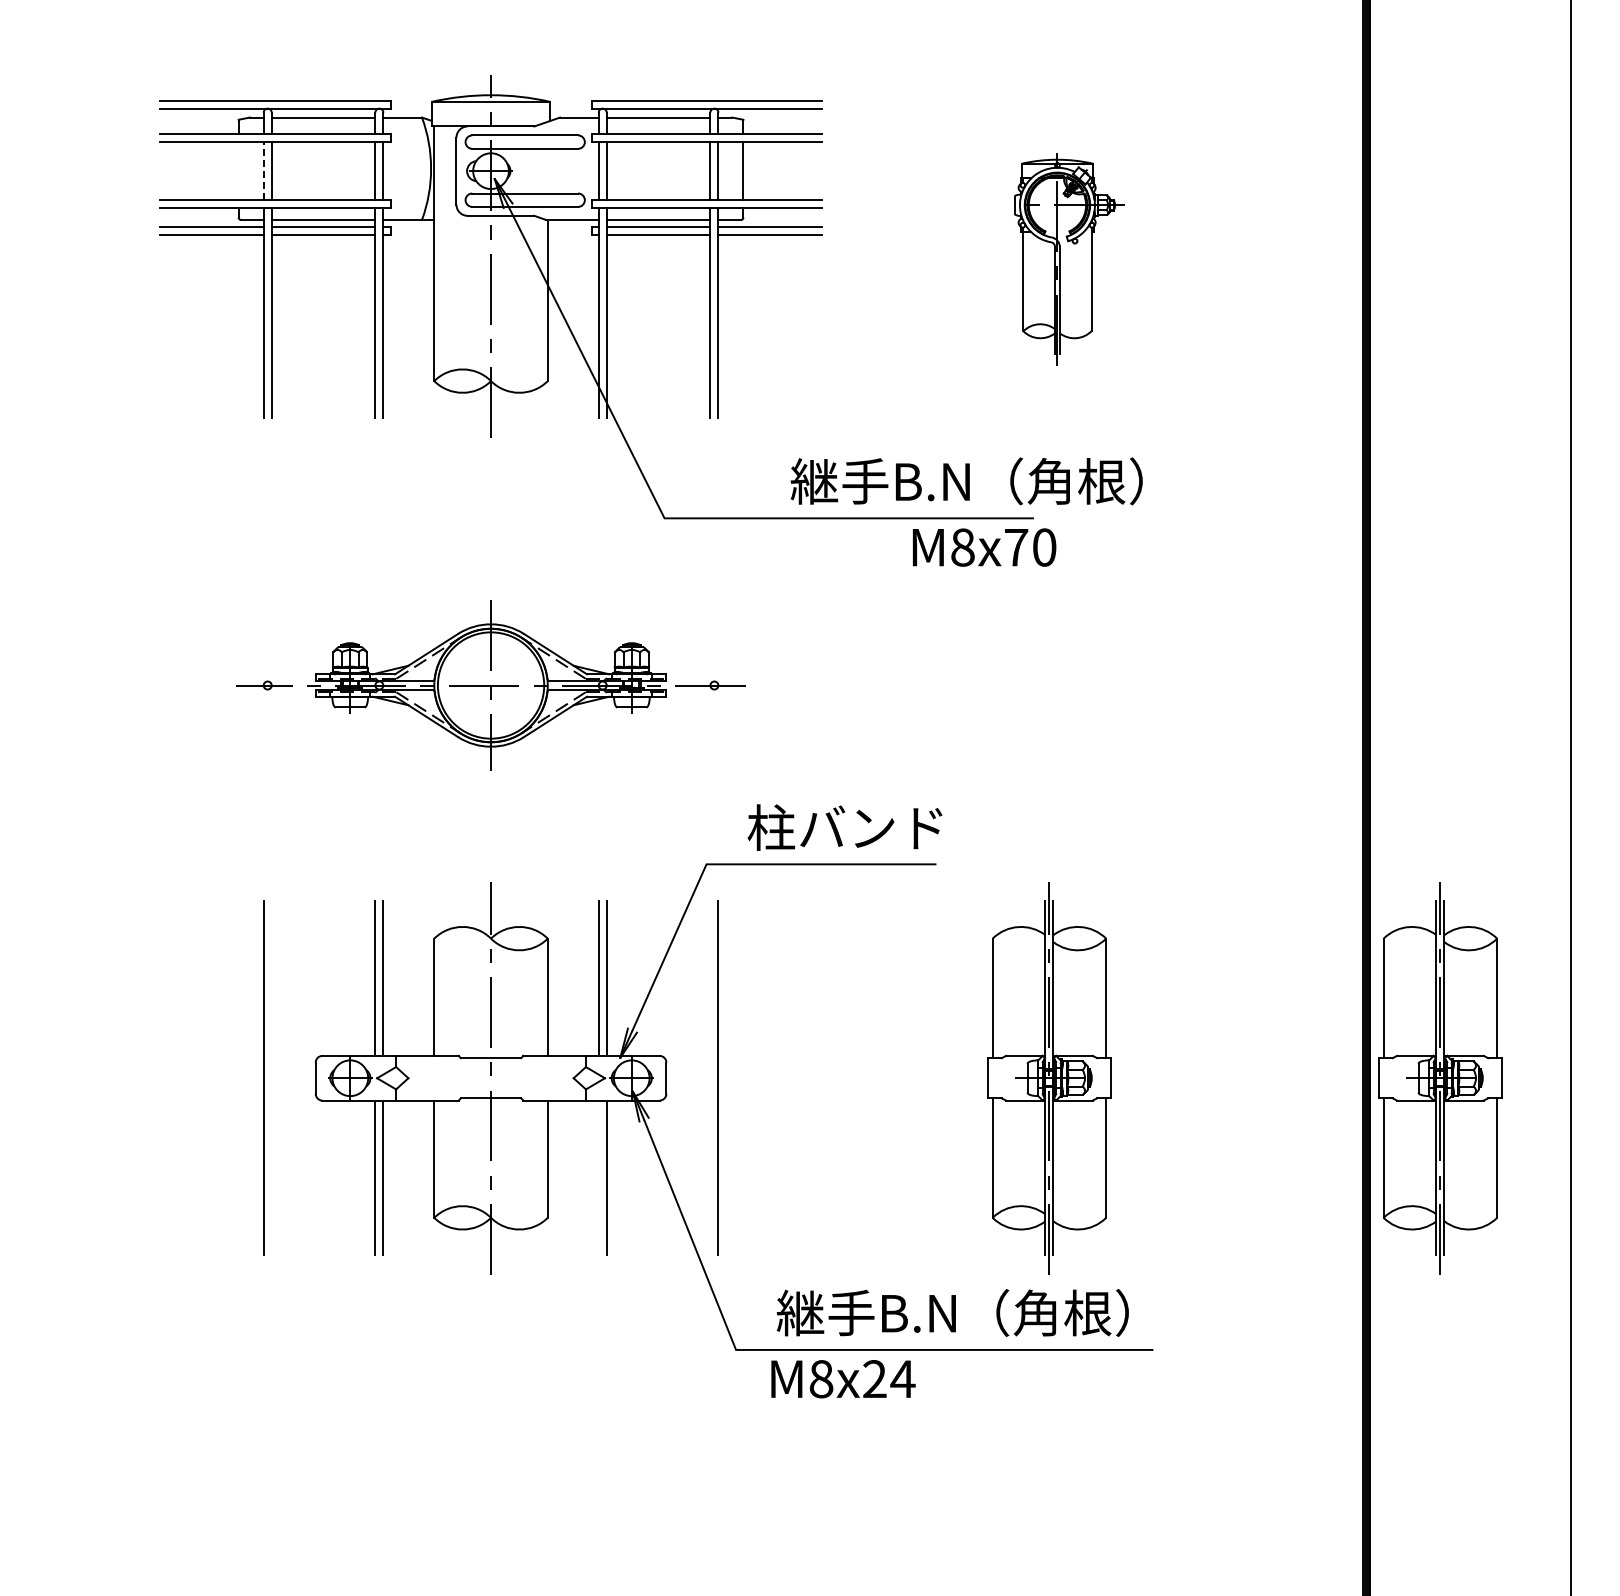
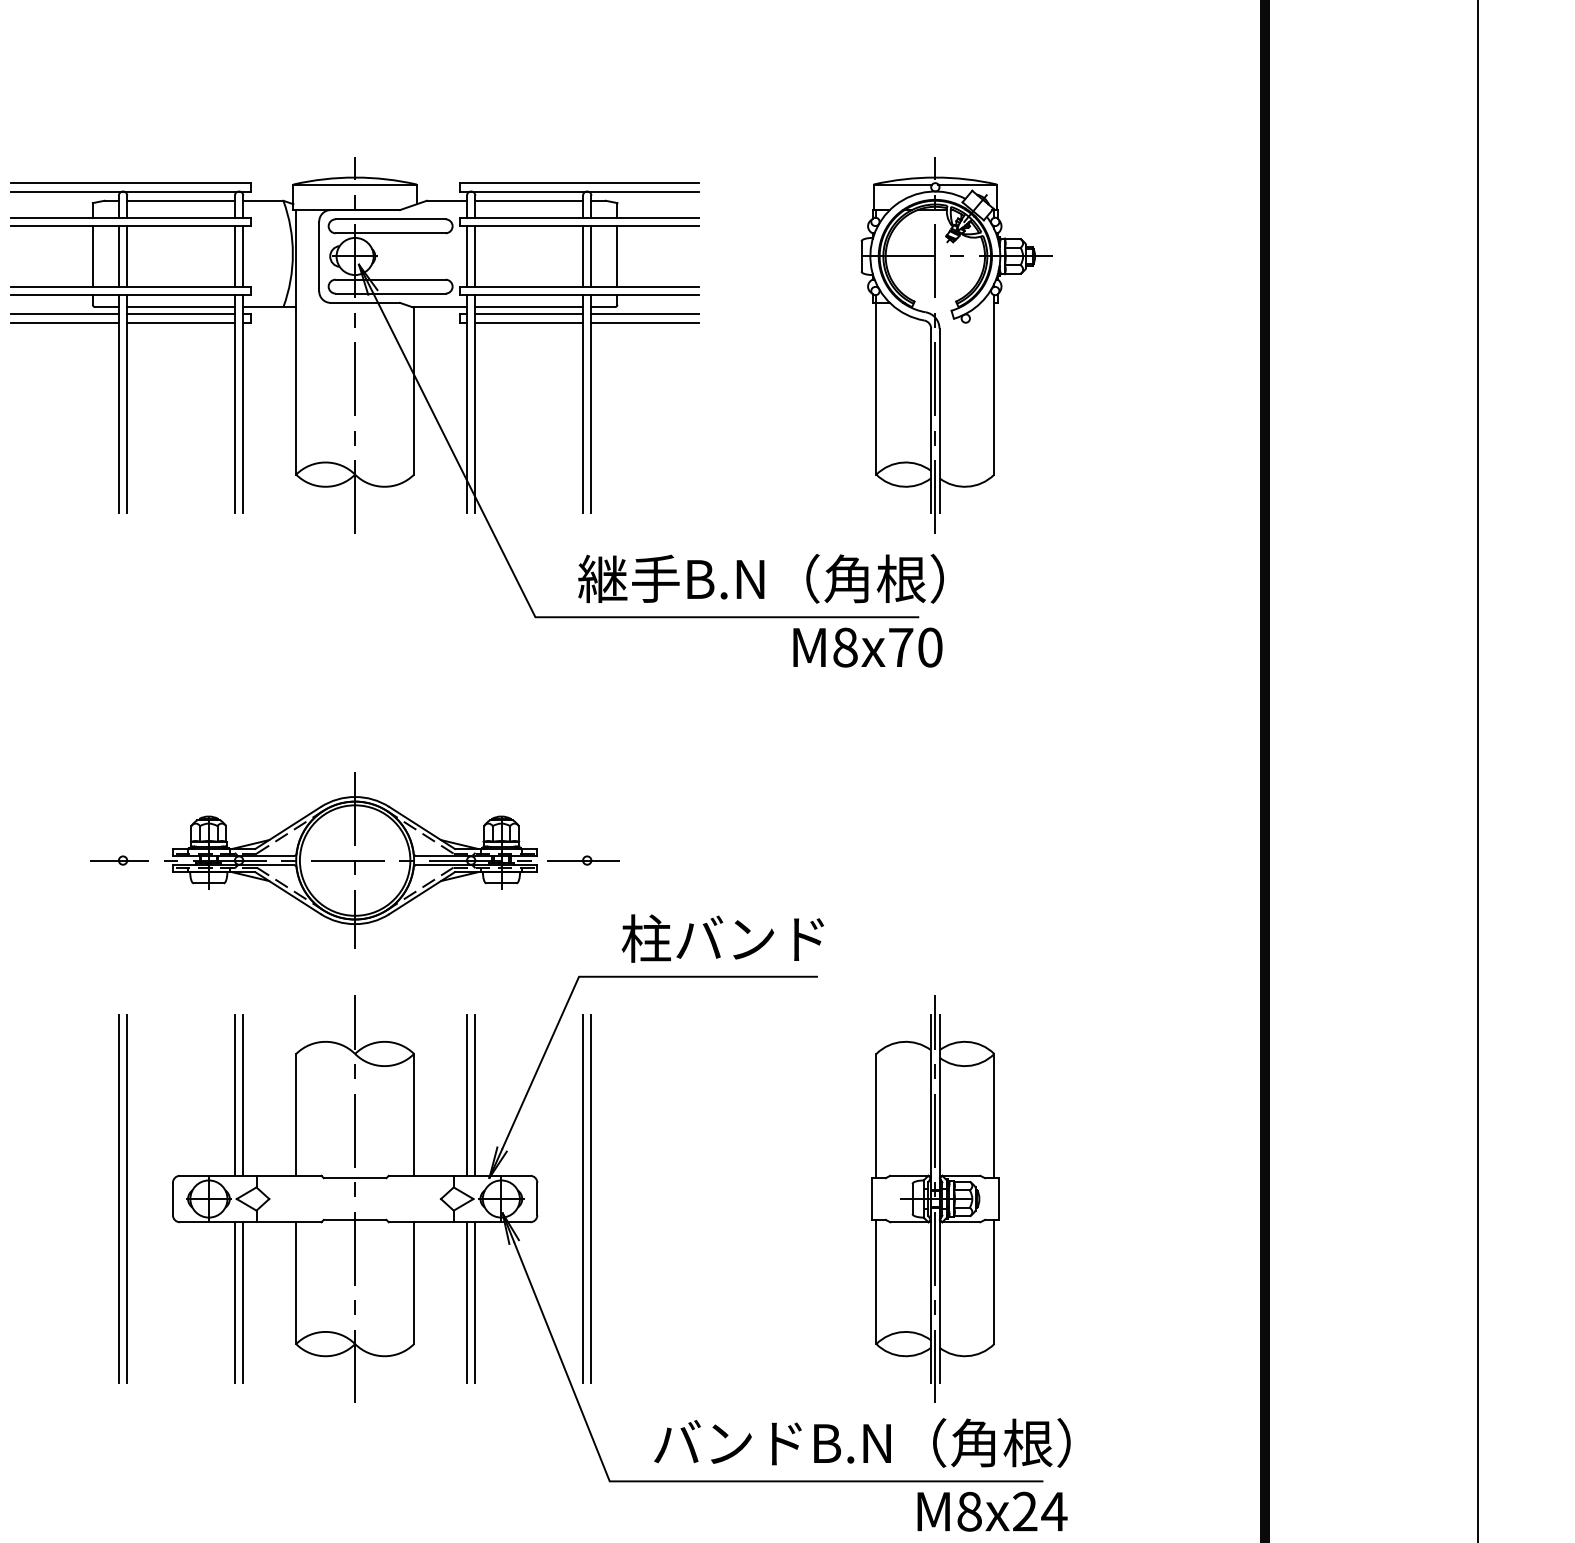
line: (238, 170) -> (92, 255), added
line: (263, 170) -> (118, 255), dashed -> solid
part: (1069, 256) -> (956, 345), size x1.67
text: (966, 481) -> (760, 578), moved
part: (490, 685) -> (354, 860), moved
line: (271, 1078) -> (127, 1199), added
line: (710, 1078) -> (583, 1199), added
part: (1440, 1078) -> (1341, 1199), removed
line: (598, 1178) -> (466, 1303), added
text: (977, 1312) -> (860, 1442), 継手B.N（角根） -> バンドB.N（角根）
text: (843, 1379) -> (992, 1512), moved

